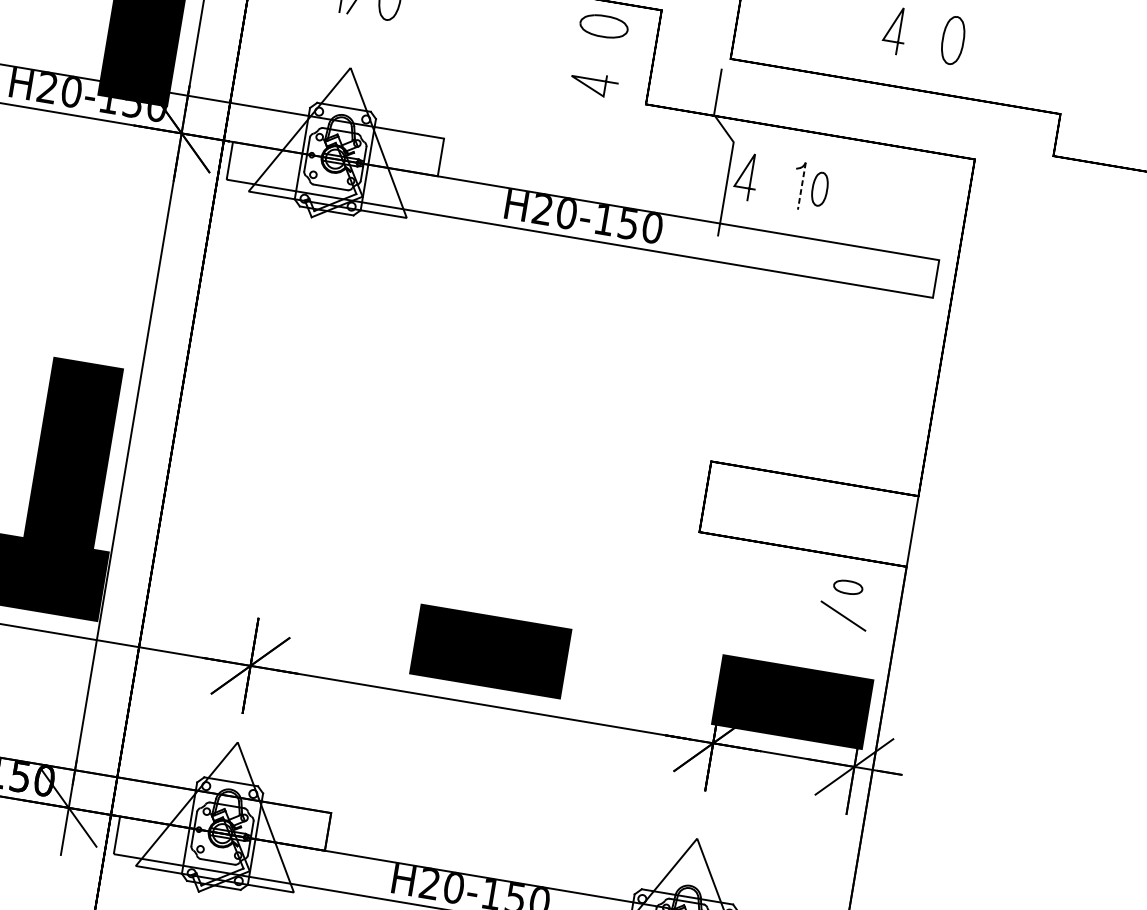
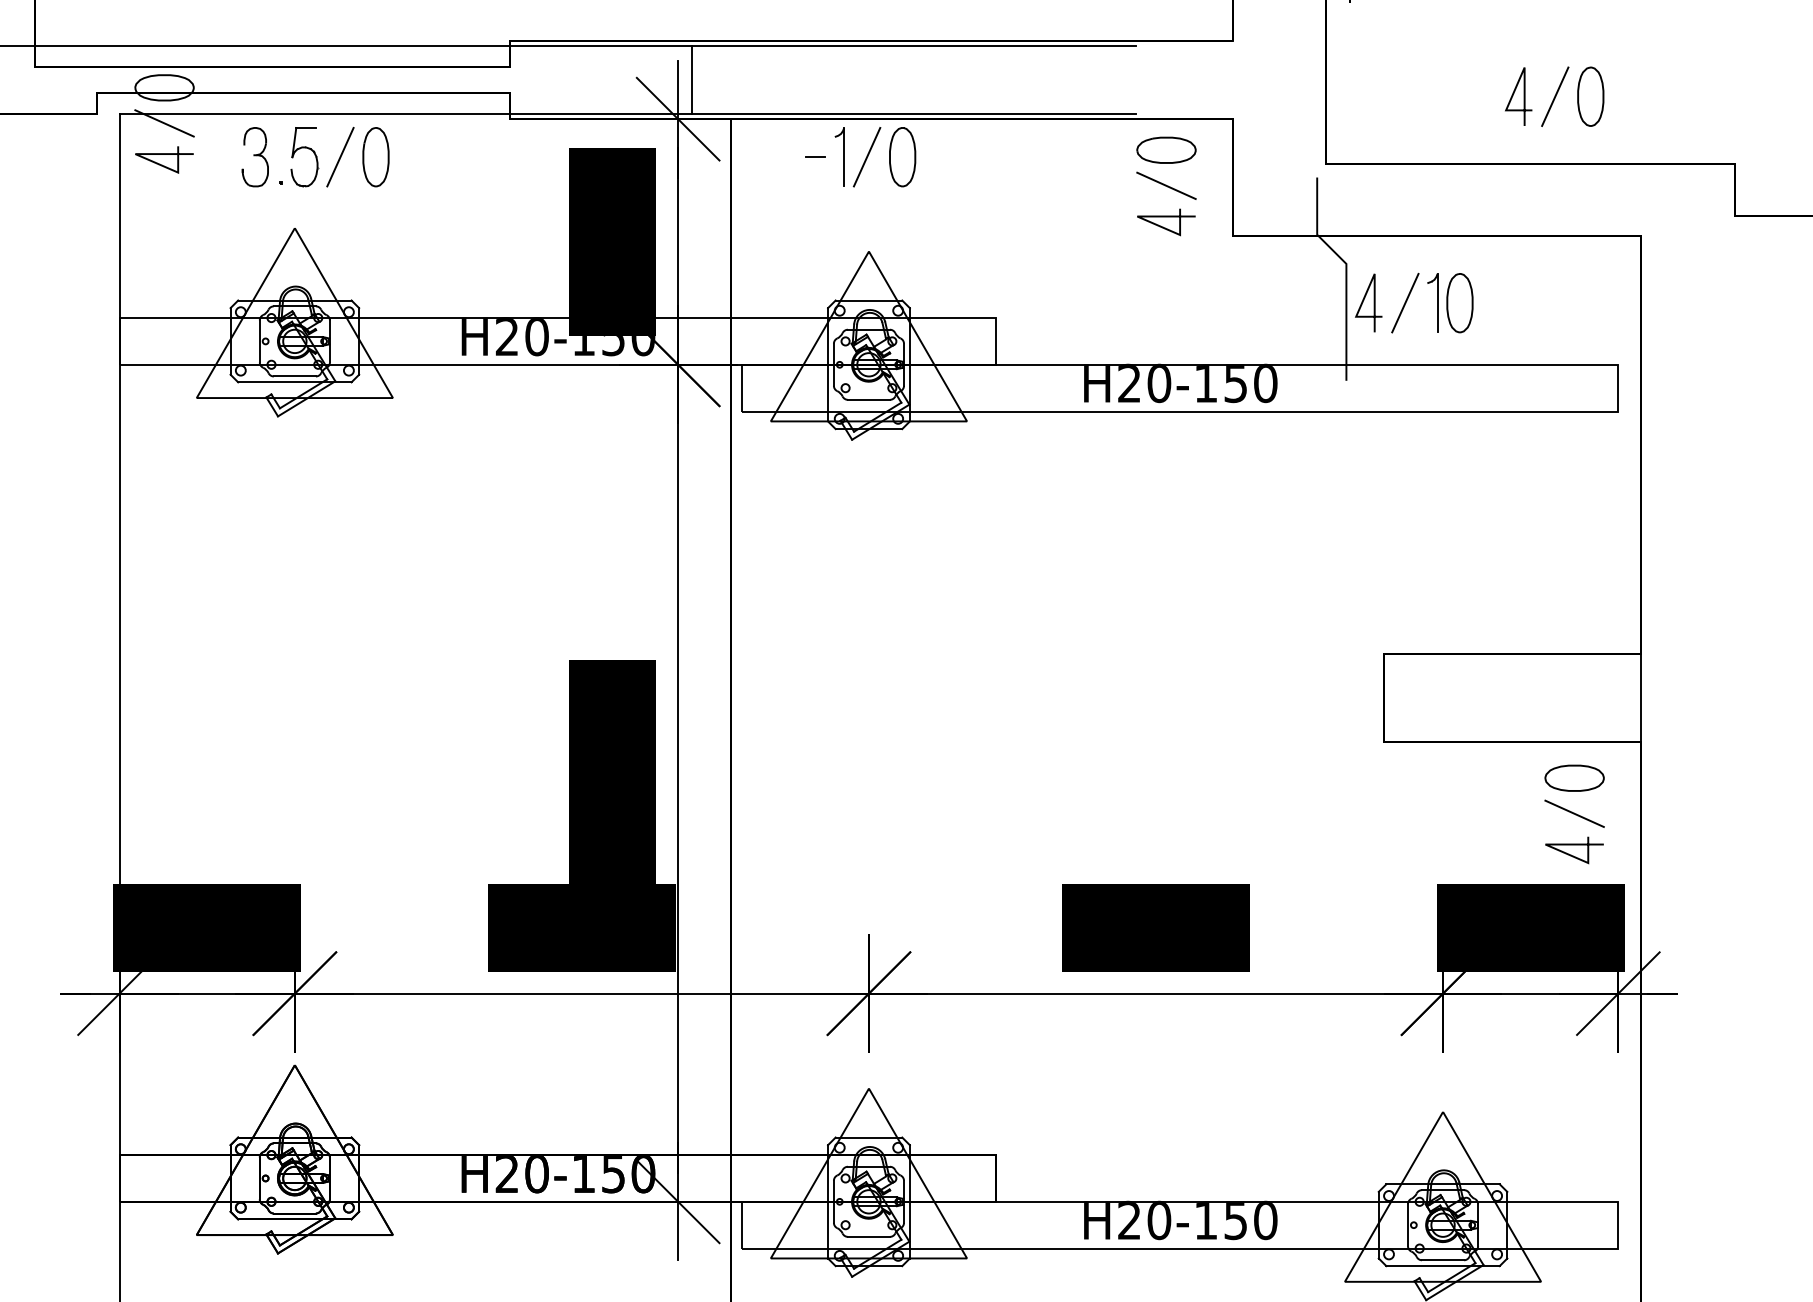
line: (924, 35) -> (1555, 96), added
line: (599, 54) -> (1166, 185), added
line: (776, 181) -> (1405, 302), added
line: (801, 186) -> (1437, 303), dashed -> solid
part: (819, 189) -> (1459, 303), size x1.43
part: (848, 586) -> (1574, 777), size x1.67
line: (839, 641) -> (1574, 845), added

